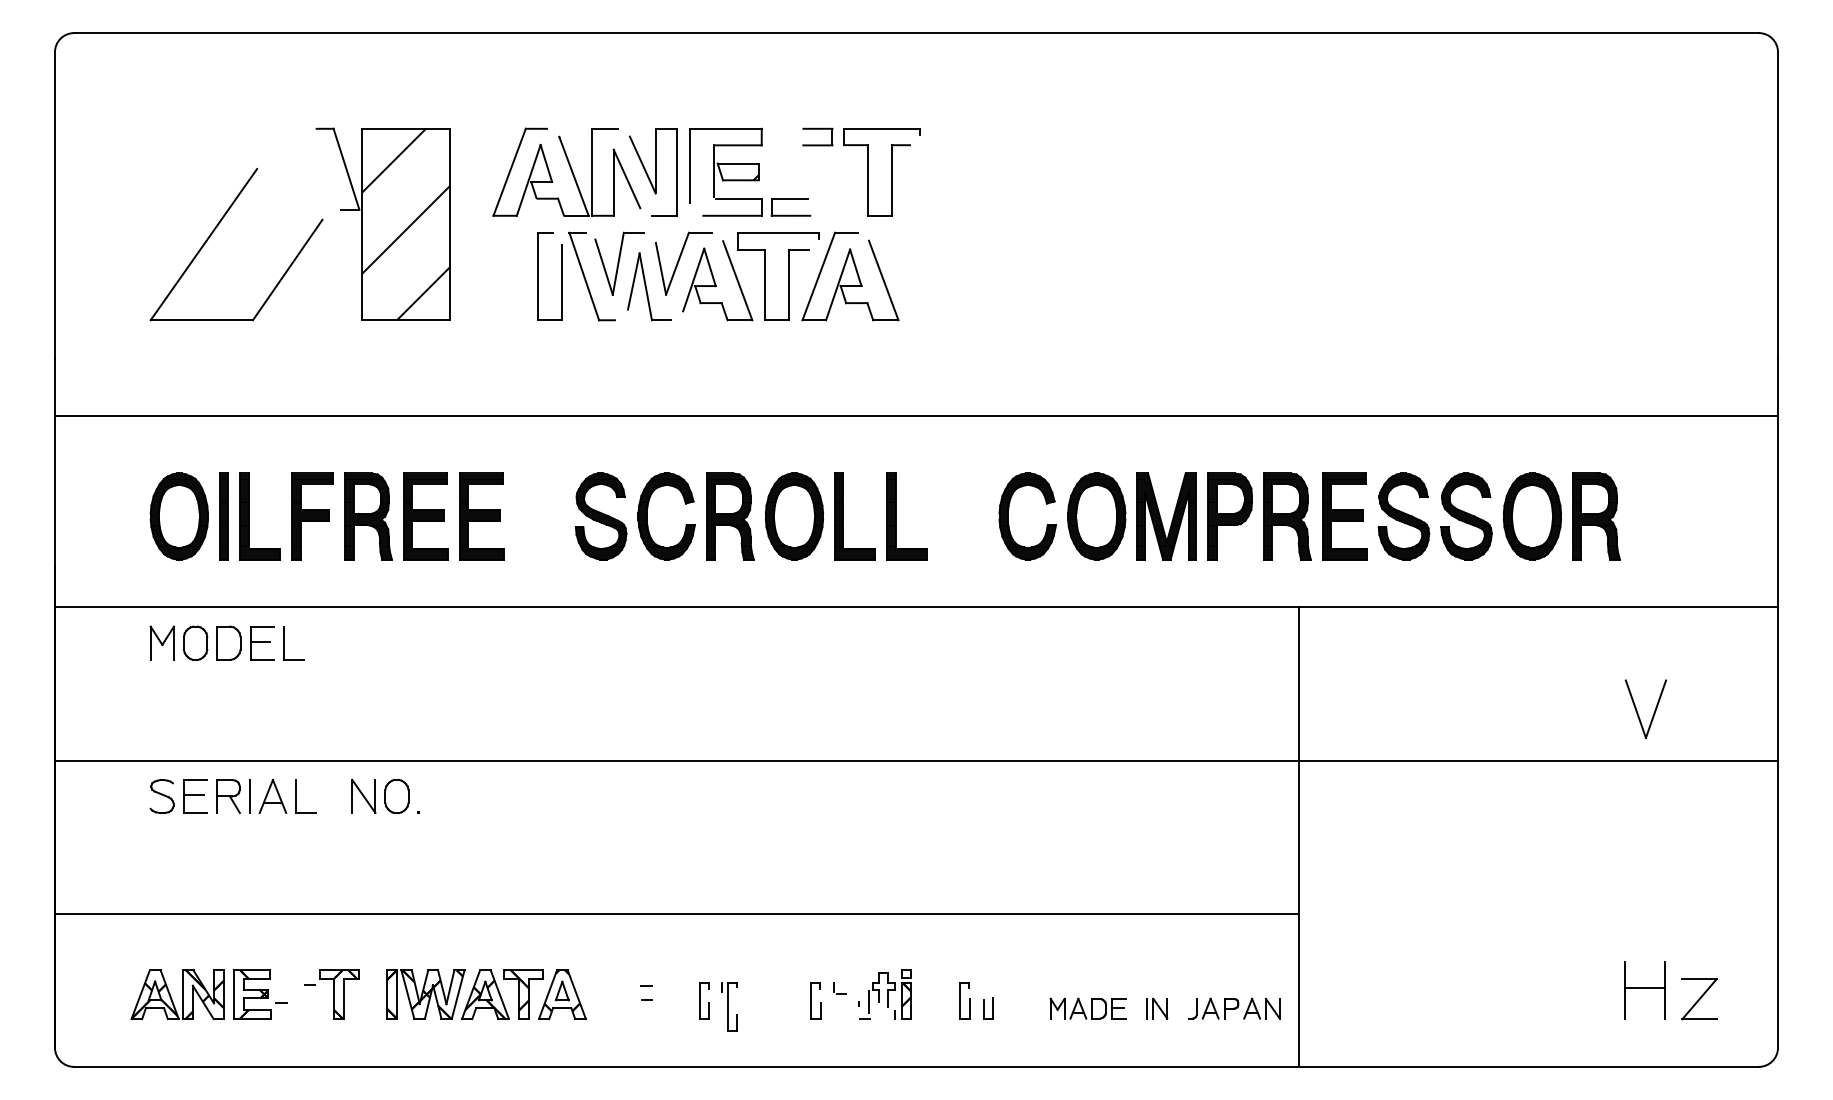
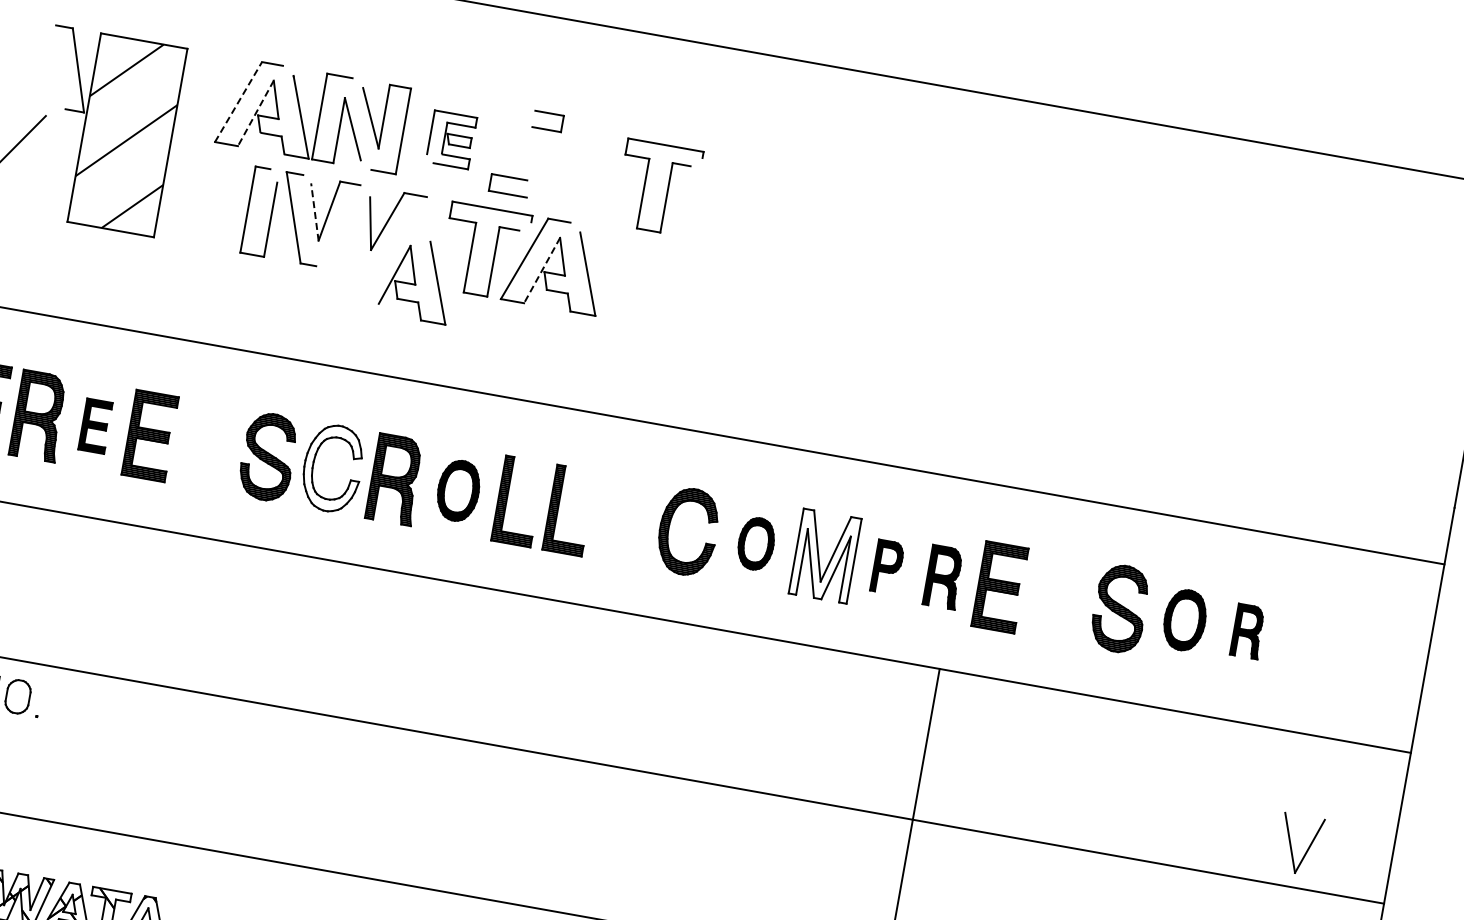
line: (509, 171) -> (238, 101), solid -> dashed
part: (725, 171) -> (451, 139), size x0.6
part: (891, 172) -> (667, 189), moved
line: (528, 180) -> (255, 113), solid -> dashed
line: (604, 267) -> (315, 212), solid -> dashed
part: (717, 280) -> (418, 279), moved
line: (837, 285) -> (541, 271), solid -> dashed
part: (649, 286) -> (356, 239), removed
part: (425, 516) -> (95, 426), size x0.6
hatch: (666, 516) -> (332, 468), removed
part: (794, 516) -> (458, 490), size x0.7
part: (1096, 516) -> (755, 543), size x0.6
hatch: (1166, 516) -> (824, 556), removed
part: (1229, 516) -> (886, 567), size x0.6
part: (1287, 516) -> (943, 577), size x0.7
part: (1403, 516) -> (1058, 597), removed
part: (1531, 516) -> (1184, 620), size x0.7
part: (1596, 516) -> (1248, 631), size x0.6
part: (1637, 710) -> (1291, 844), moved

